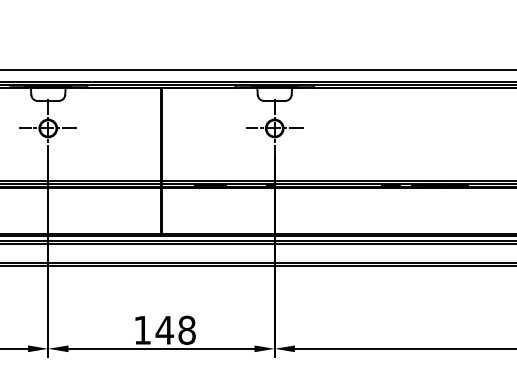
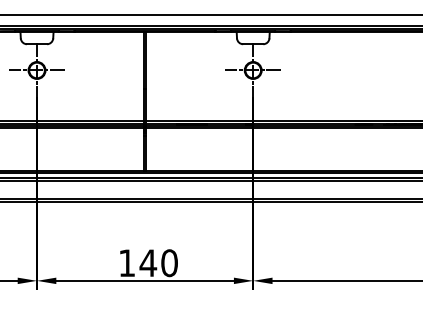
text: (186, 330) -> (168, 263), 148 -> 140

